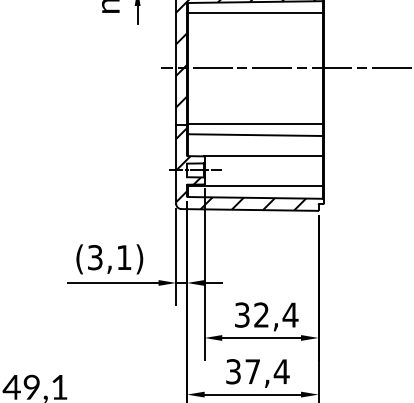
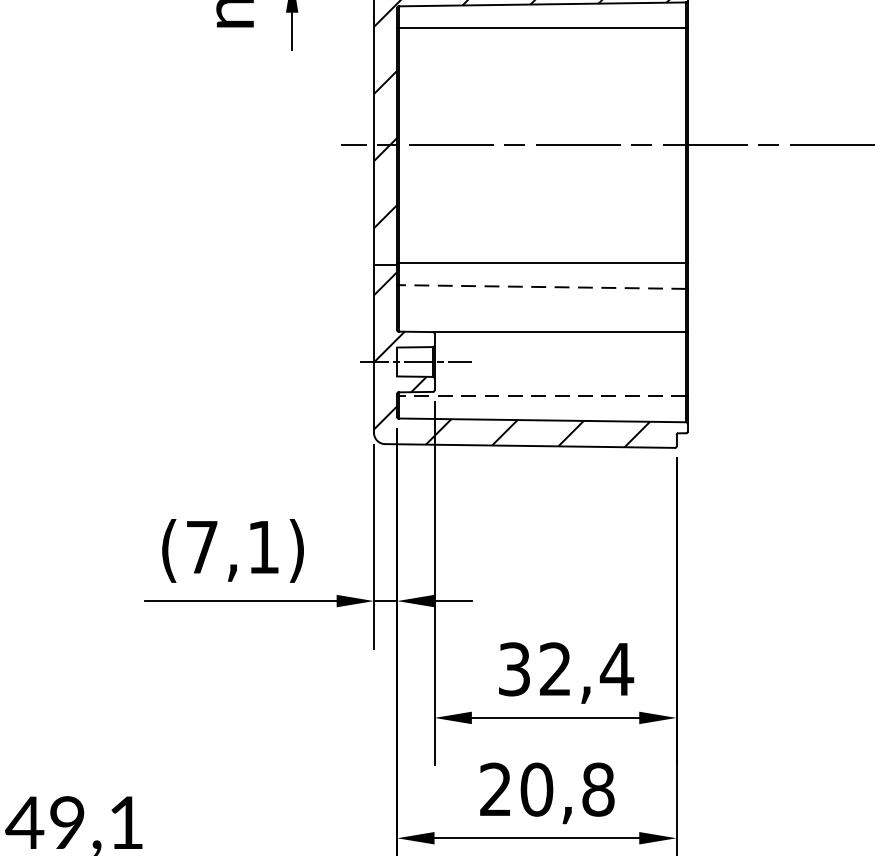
line: (255, 135) -> (542, 287), solid -> dashed
line: (255, 186) -> (542, 396), solid -> dashed
text: (95, 257) -> (202, 546), (3,1) -> (7,1)
text: (257, 371) -> (546, 789), 37,4 -> 20,8

